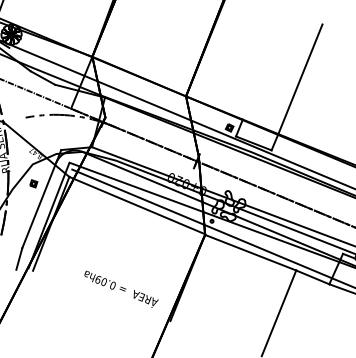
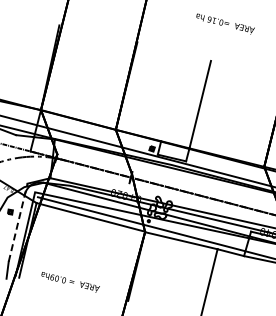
line: (42, 198) -> (18, 222), solid -> dashed
text: (120, 289) -> (70, 282), moved

